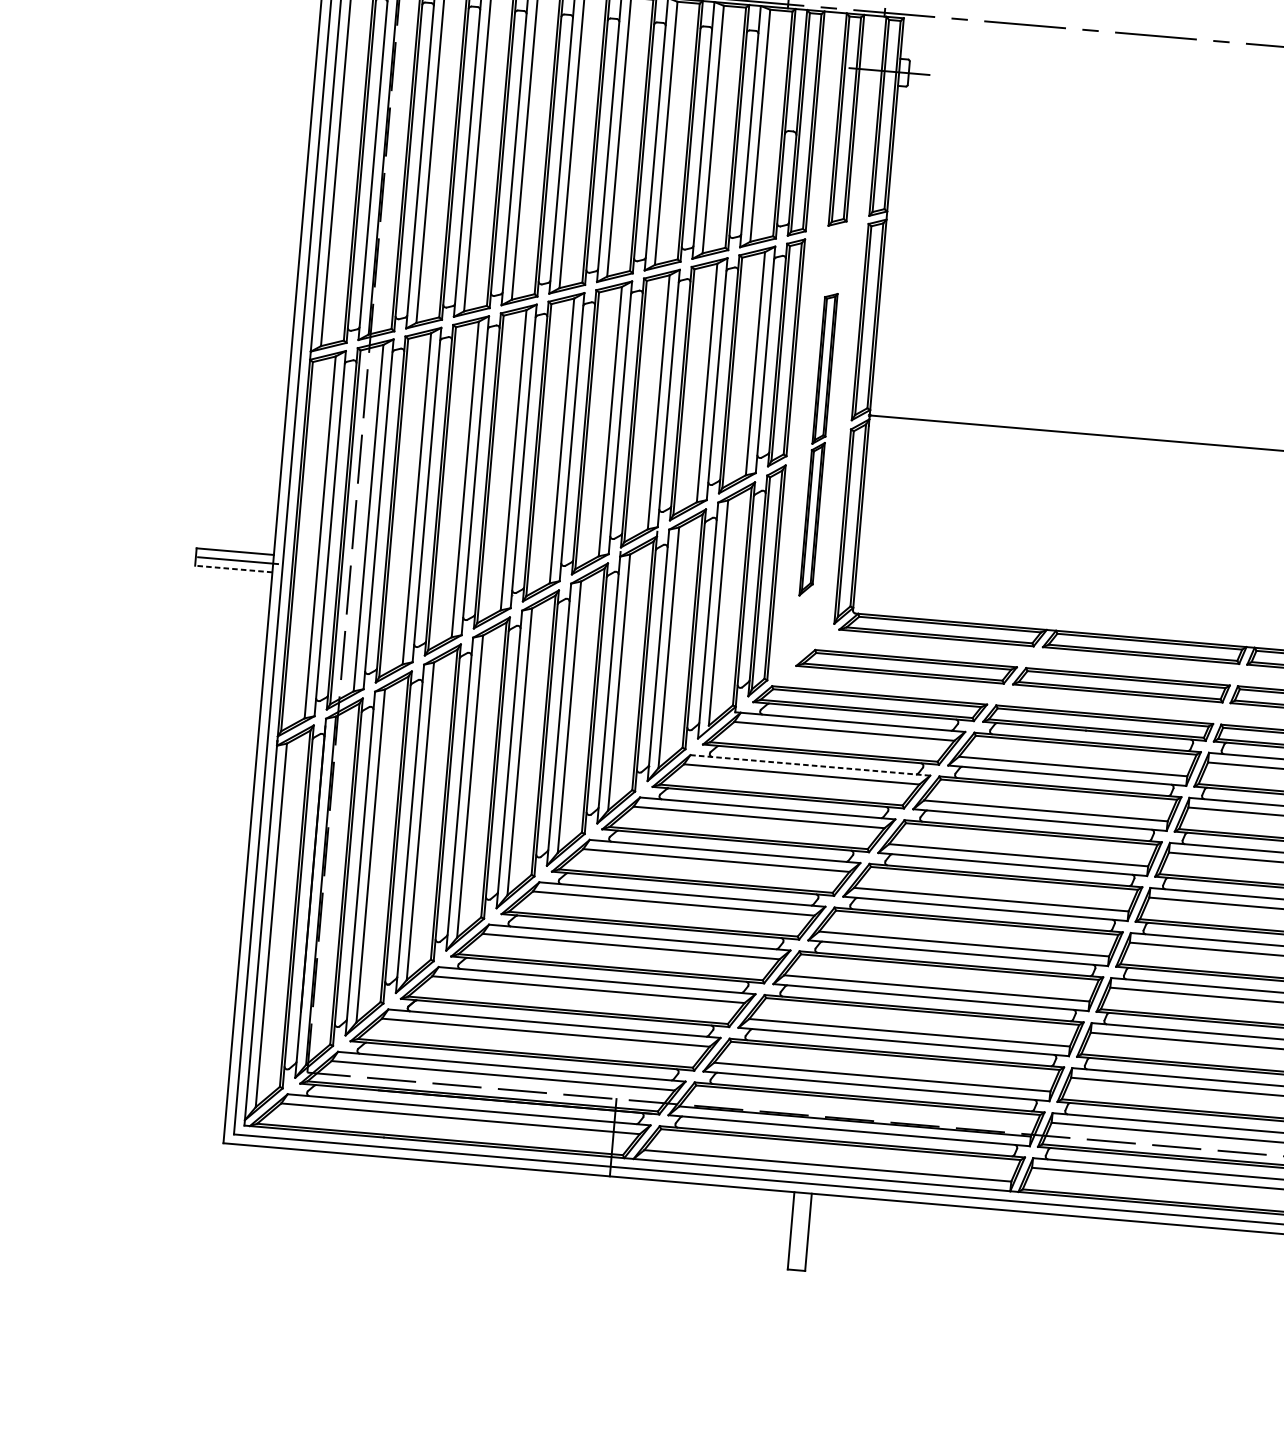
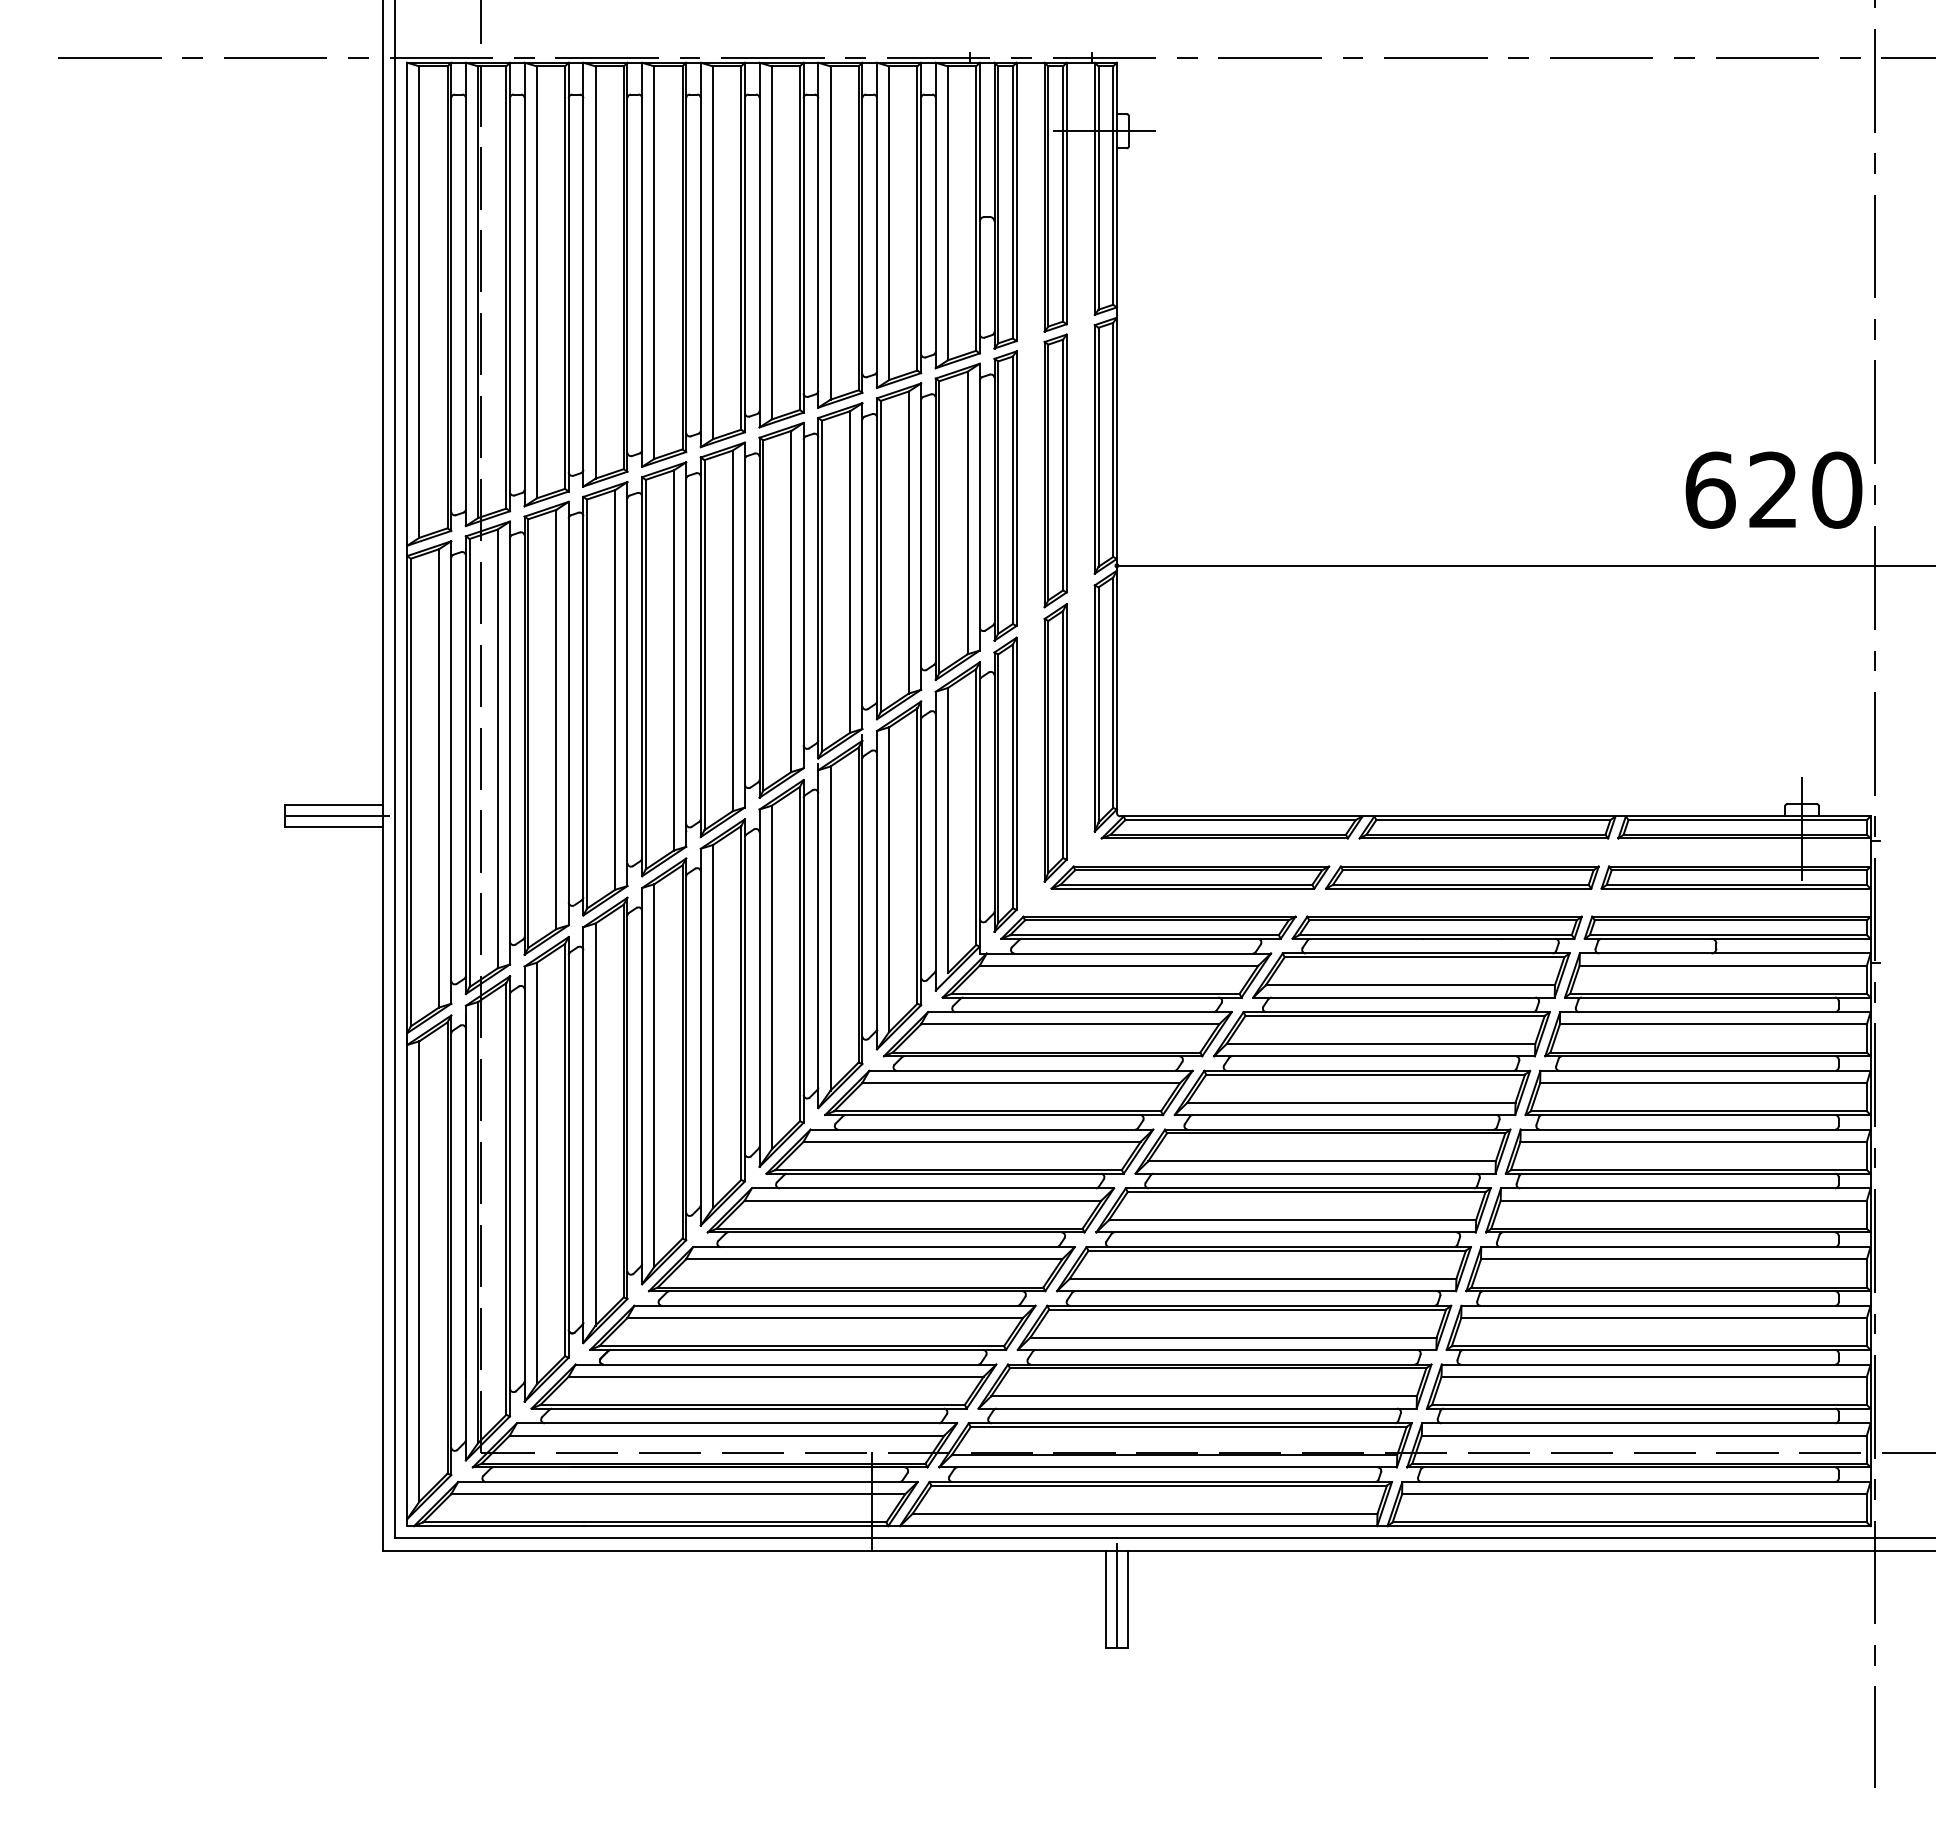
part: (818, 444) -> (1055, 607), size x1.43
line: (233, 569) -> (333, 827), dashed -> solid
line: (810, 765) -> (1079, 1012), dashed -> solid
line: (799, 1229) -> (1116, 1596), added

